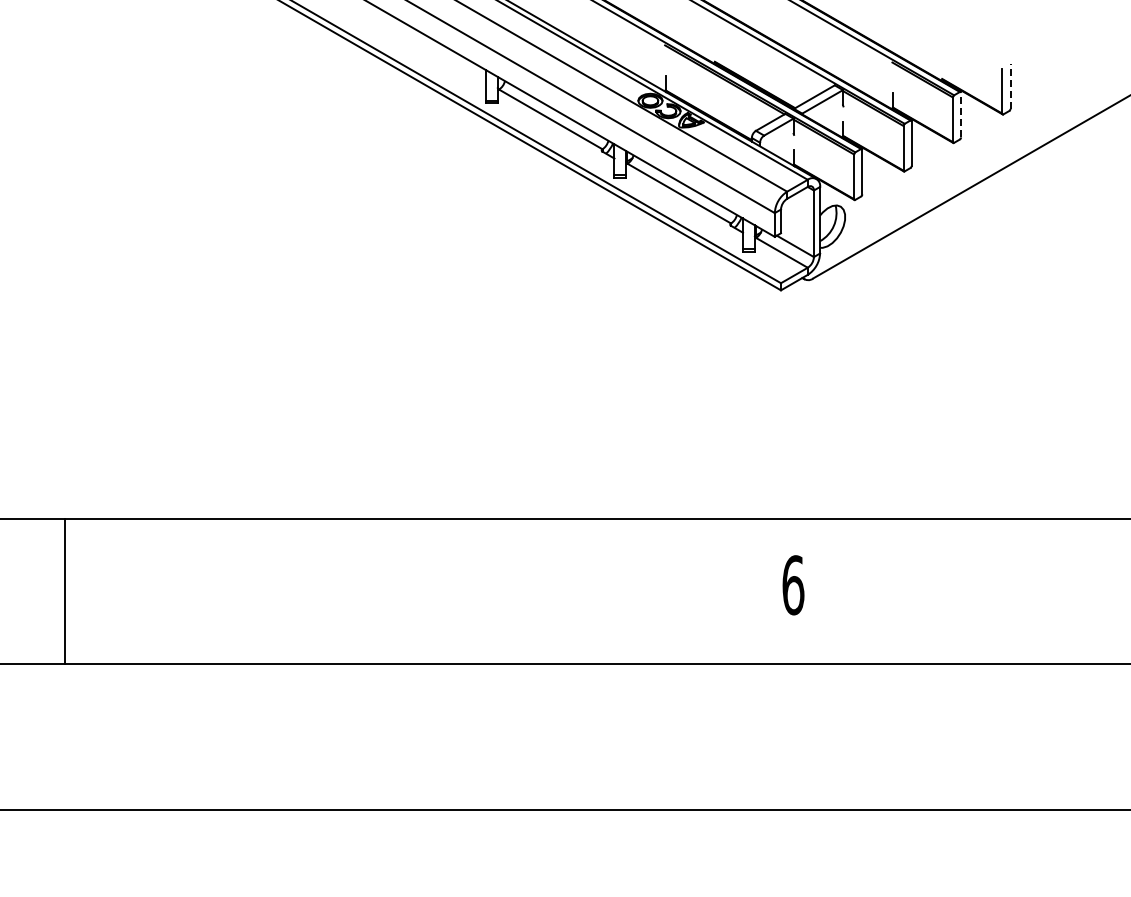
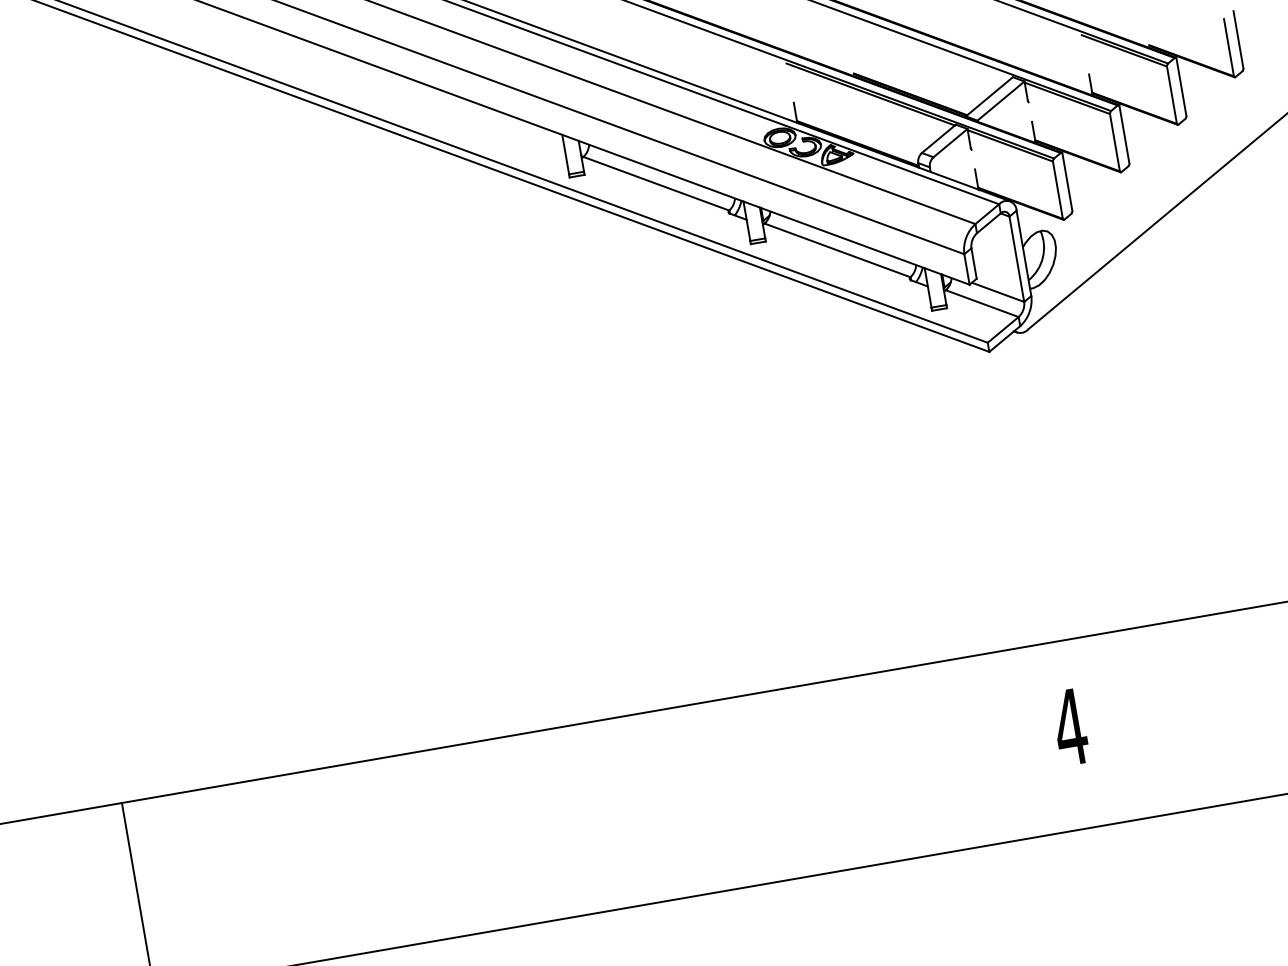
line: (1010, 86) -> (1238, 39), dashed -> solid
line: (961, 114) -> (1181, 86), dashed -> solid
text: (792, 585) -> (1069, 727), 6 -> 4

